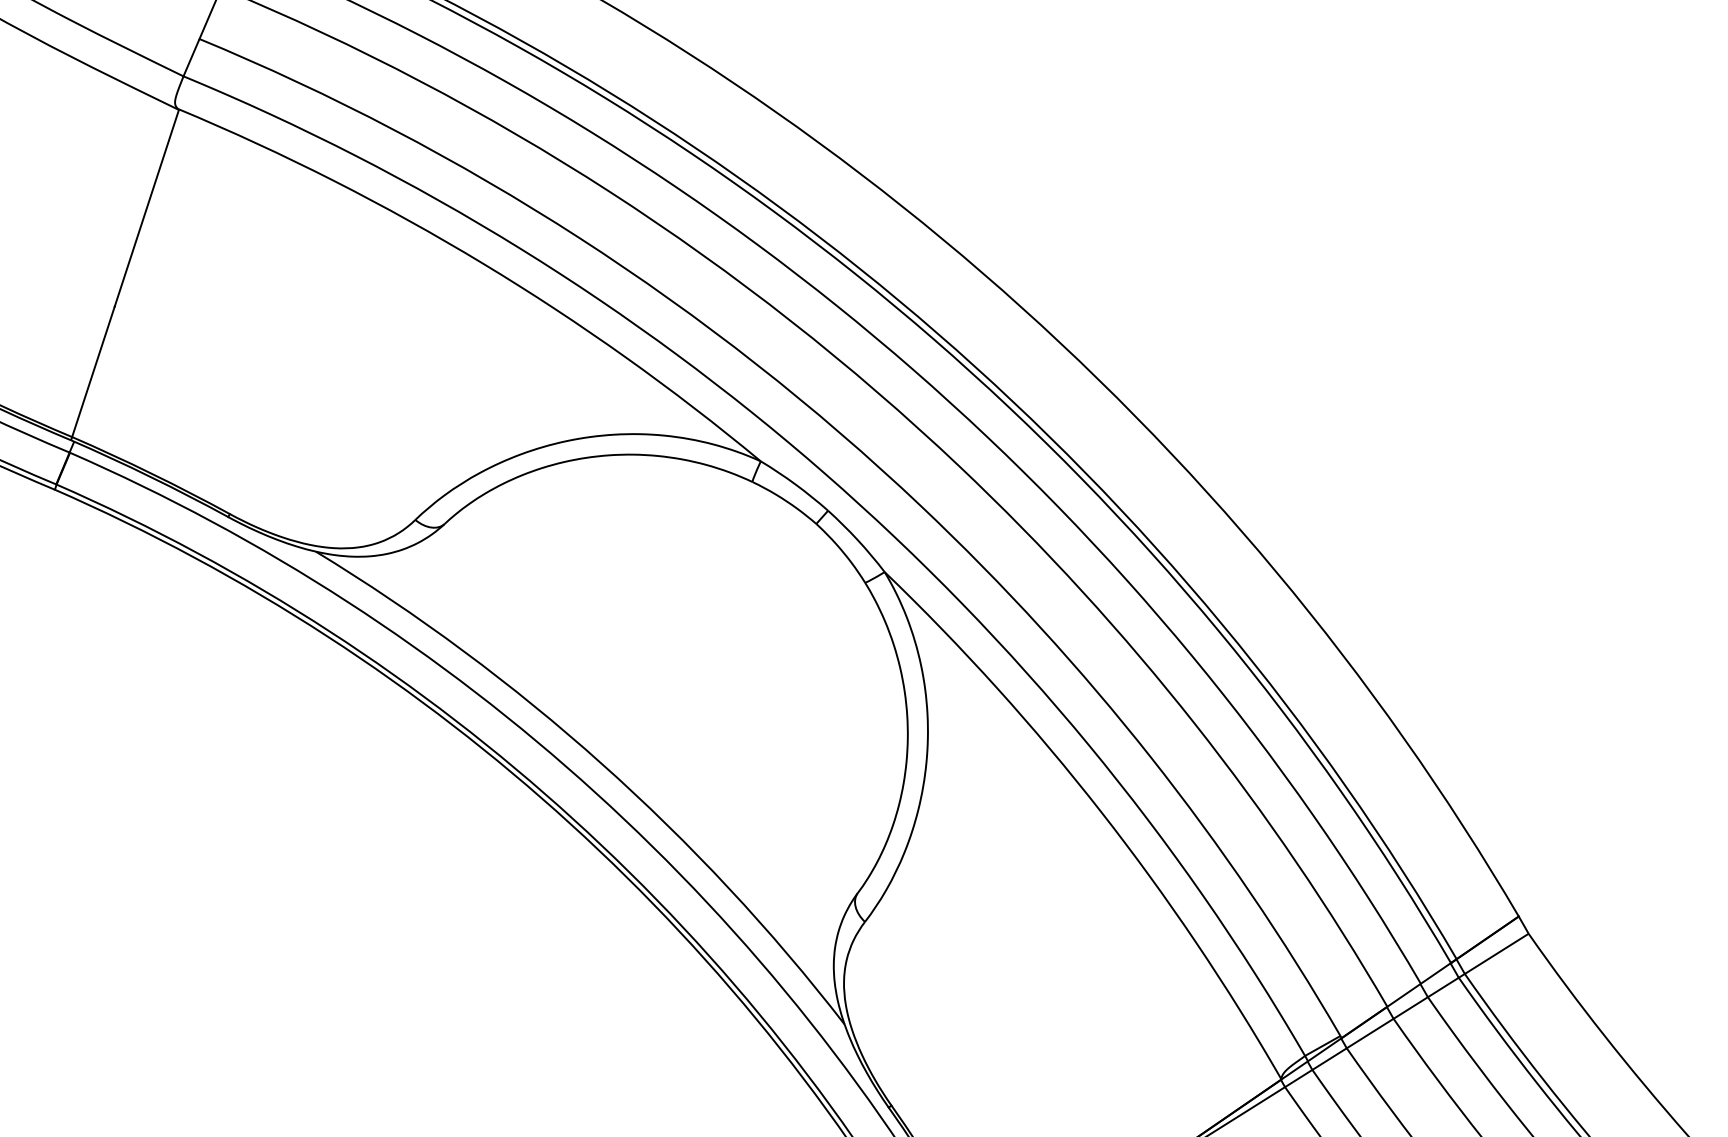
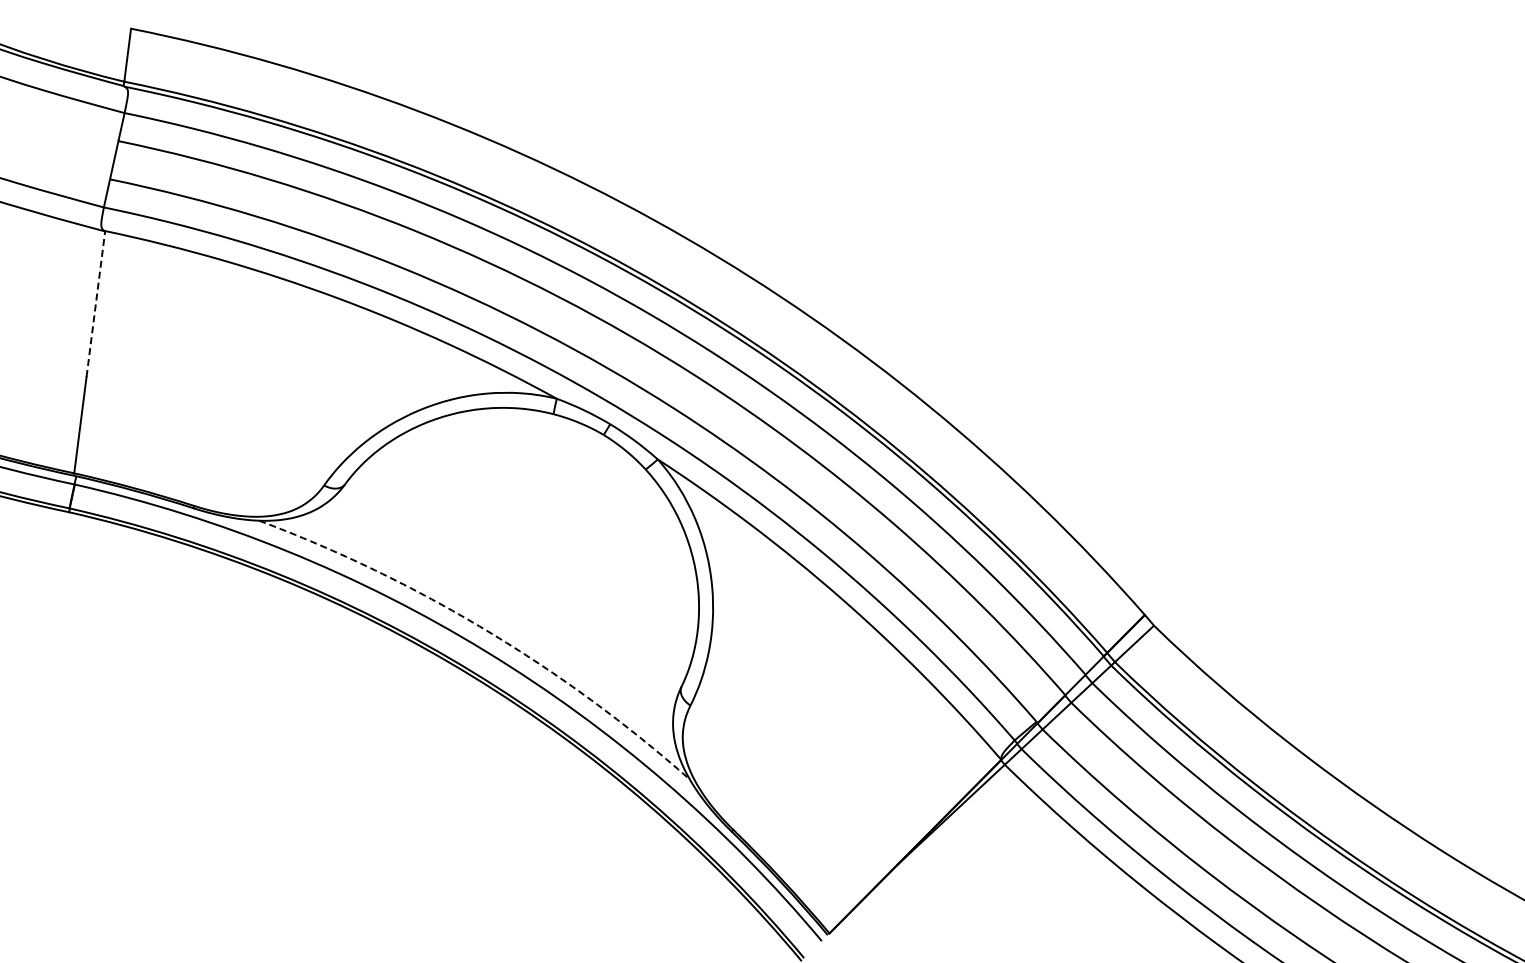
line: (146, 207) -> (95, 303), solid -> dashed
arc: (602, 763) -> (486, 630), solid -> dashed

